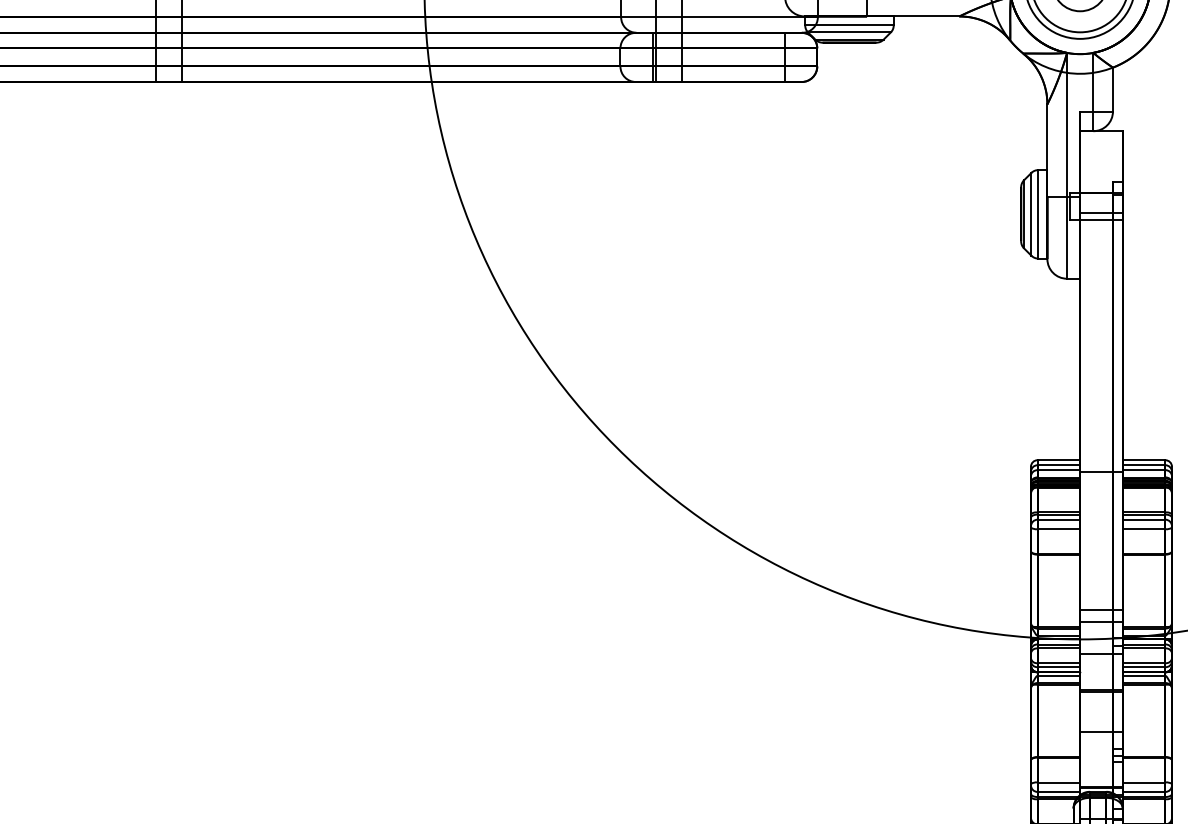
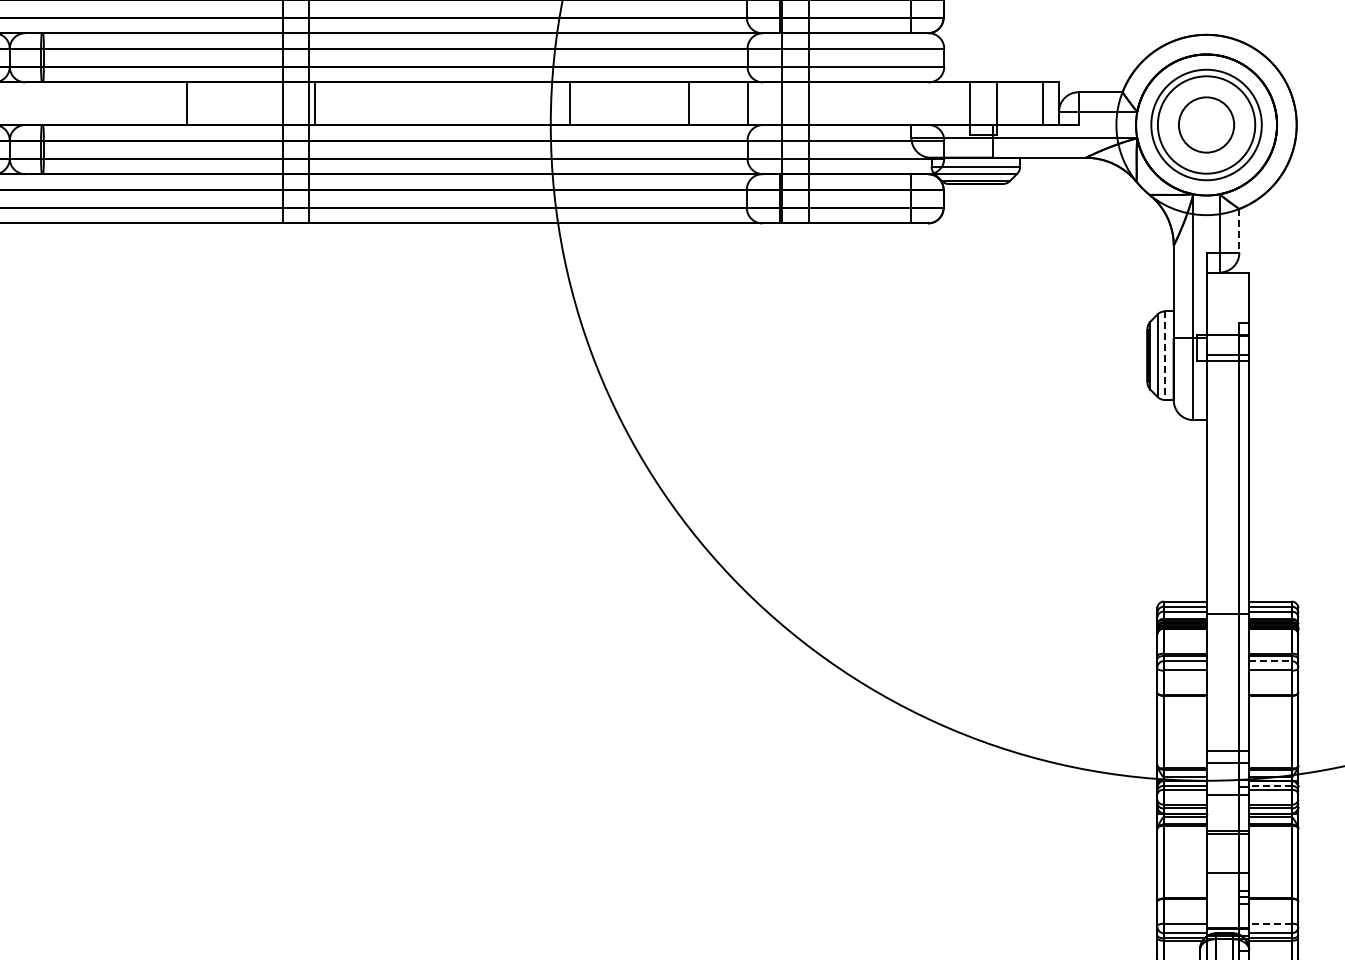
line: (1113, 89) -> (1239, 230), solid -> dashed
line: (1038, 215) -> (1164, 356), solid -> dashed
line: (1144, 520) -> (1270, 661), solid -> dashed
line: (1144, 644) -> (1270, 785), solid -> dashed
line: (1144, 782) -> (1270, 923), solid -> dashed

